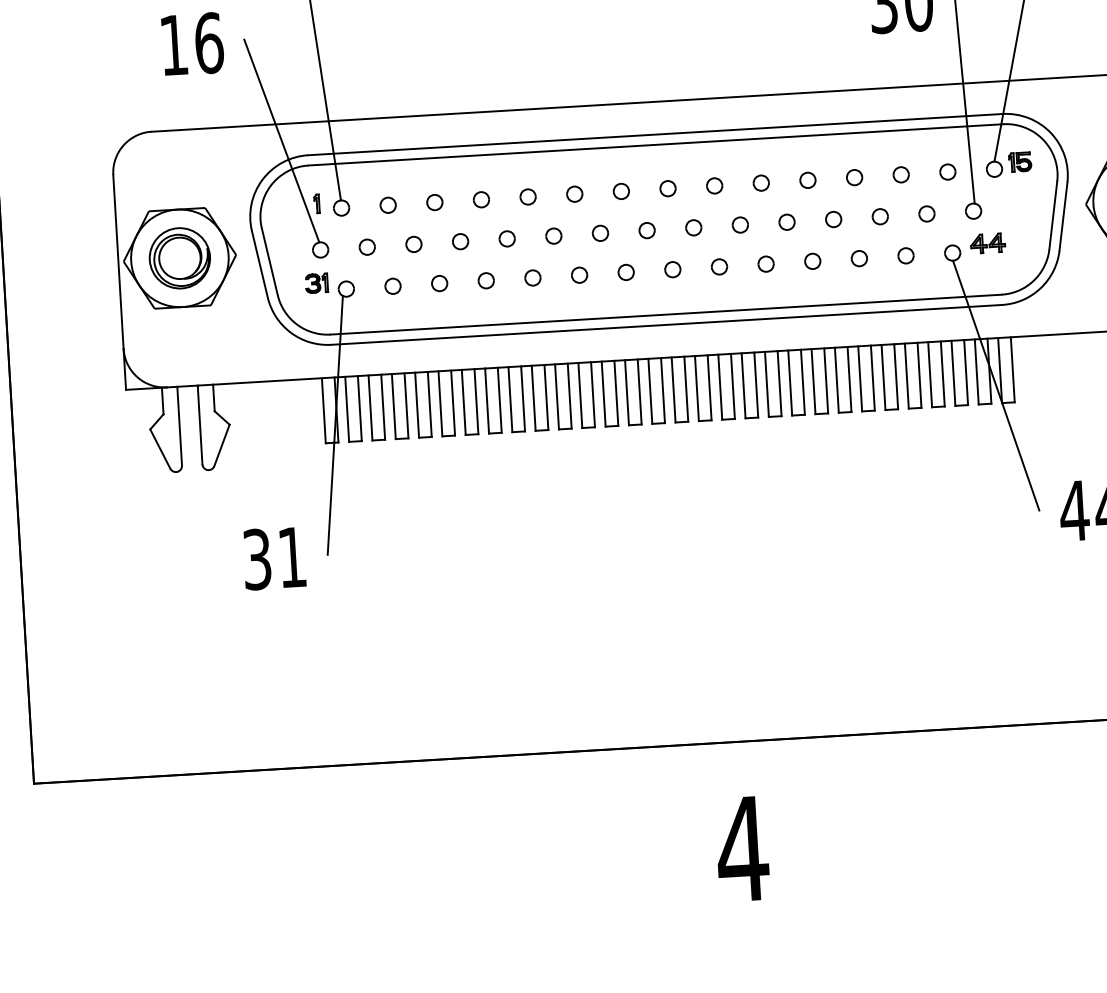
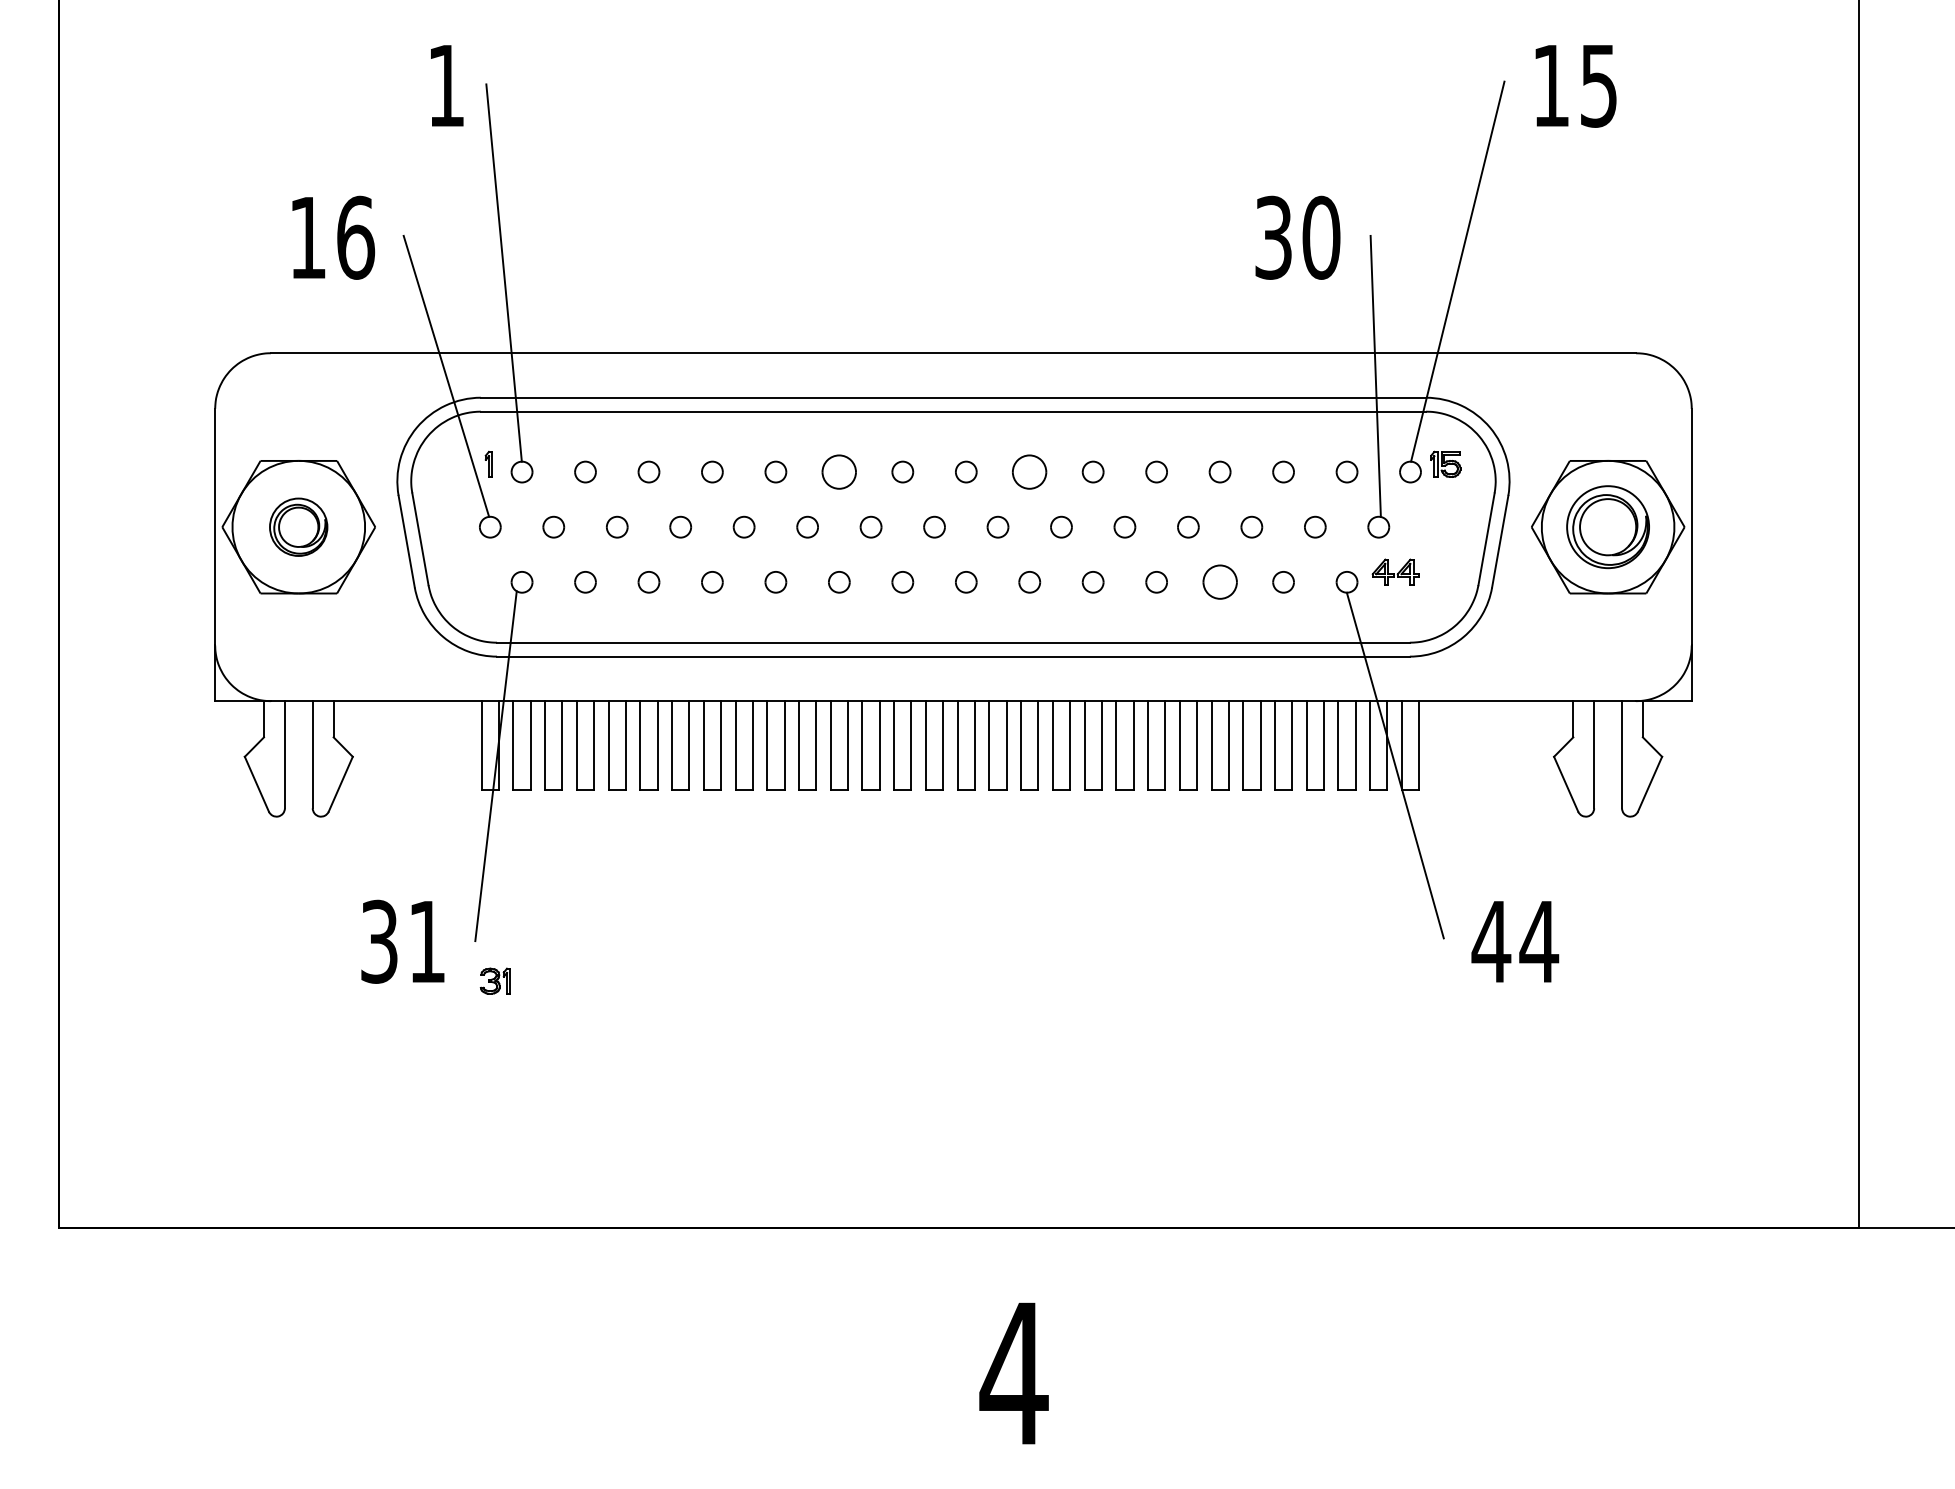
part: (714, 185) -> (1029, 471), size x1.6
part: (574, 193) -> (839, 471), size x1.6
part: (179, 258) -> (298, 527), size x0.7
part: (858, 258) -> (1219, 582), size x1.6
part: (316, 282) -> (494, 980), moved

